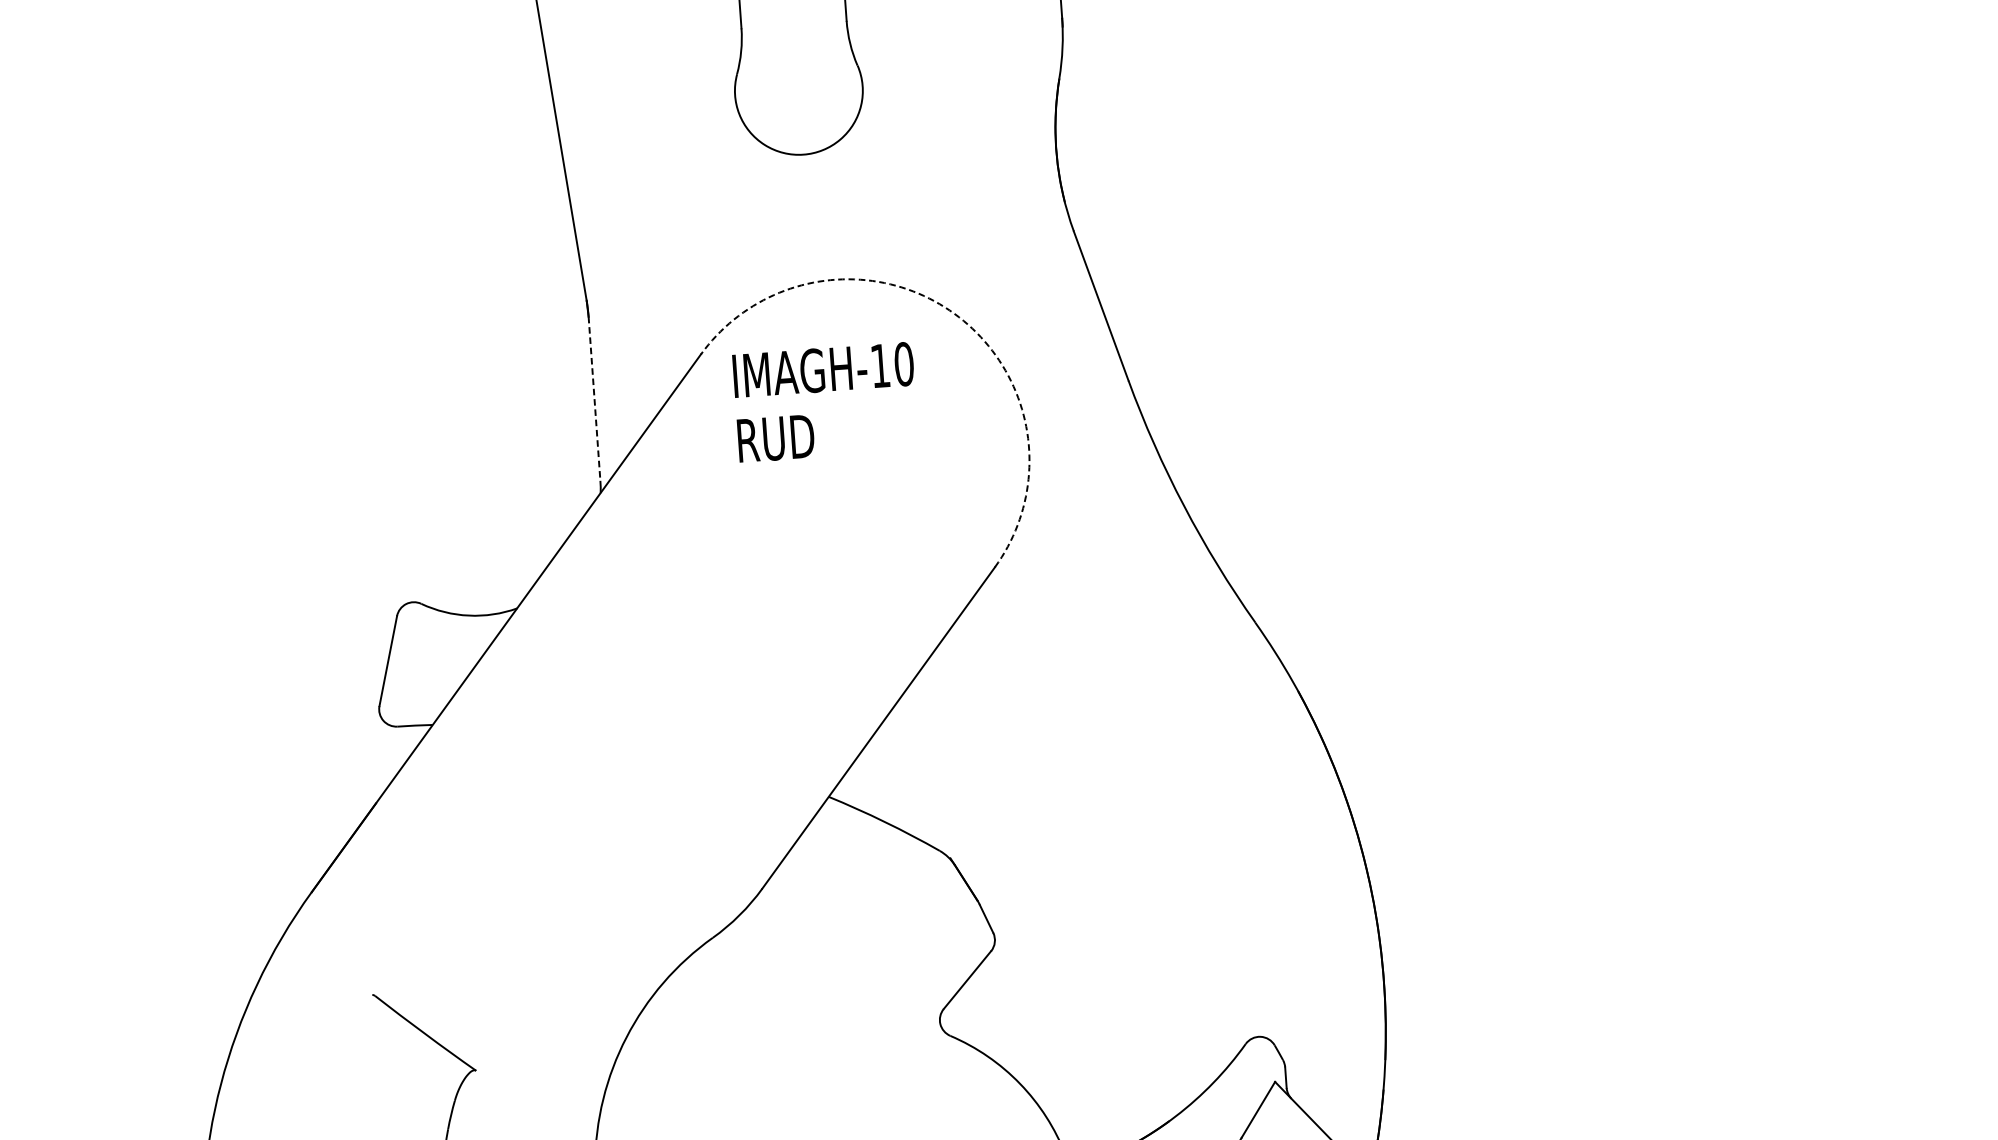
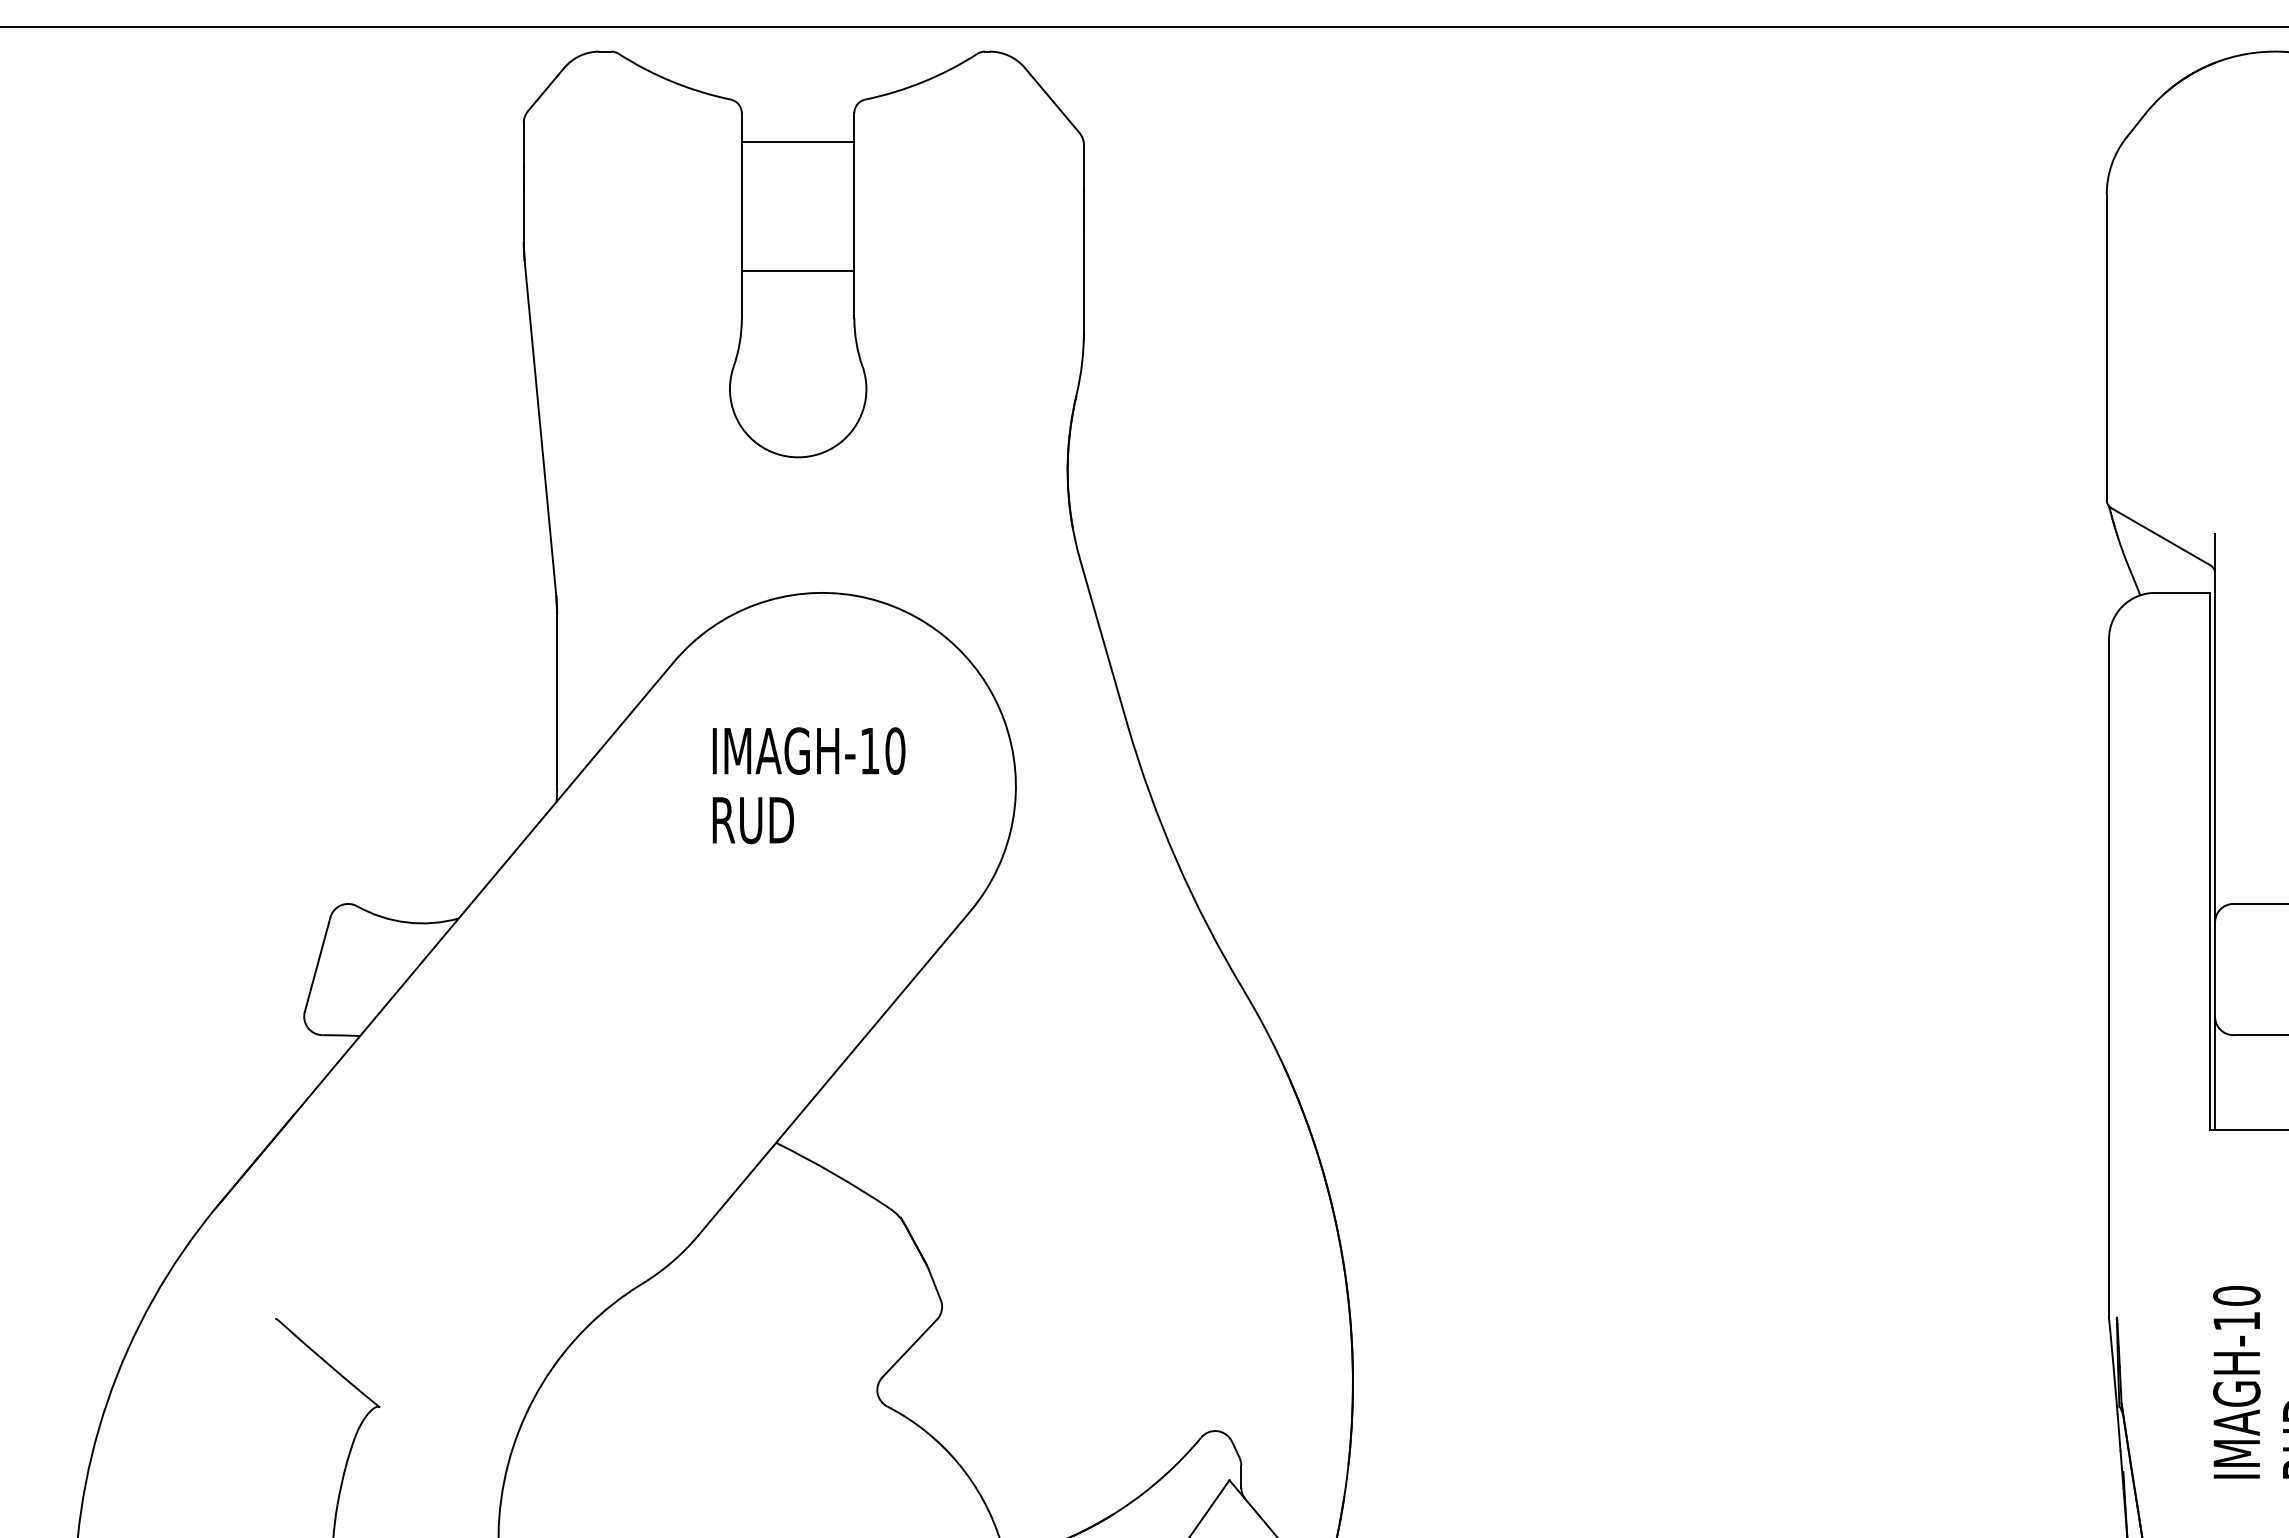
arc: (954, 314) -> (946, 638), dashed -> solid
line: (594, 399) -> (557, 701), dashed -> solid
text: (825, 402) -> (808, 785), moved

